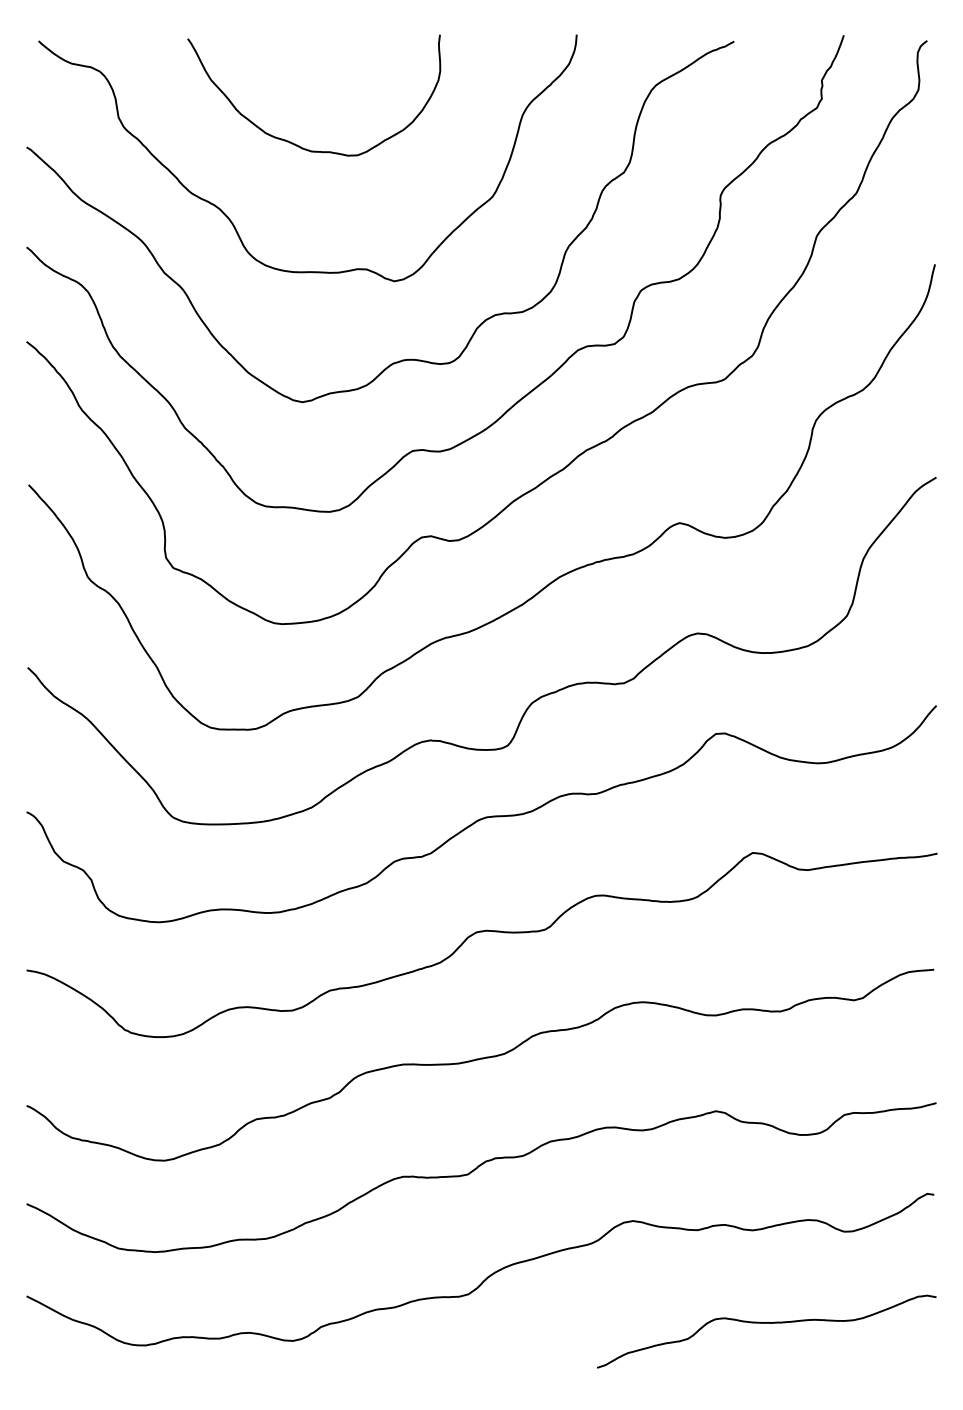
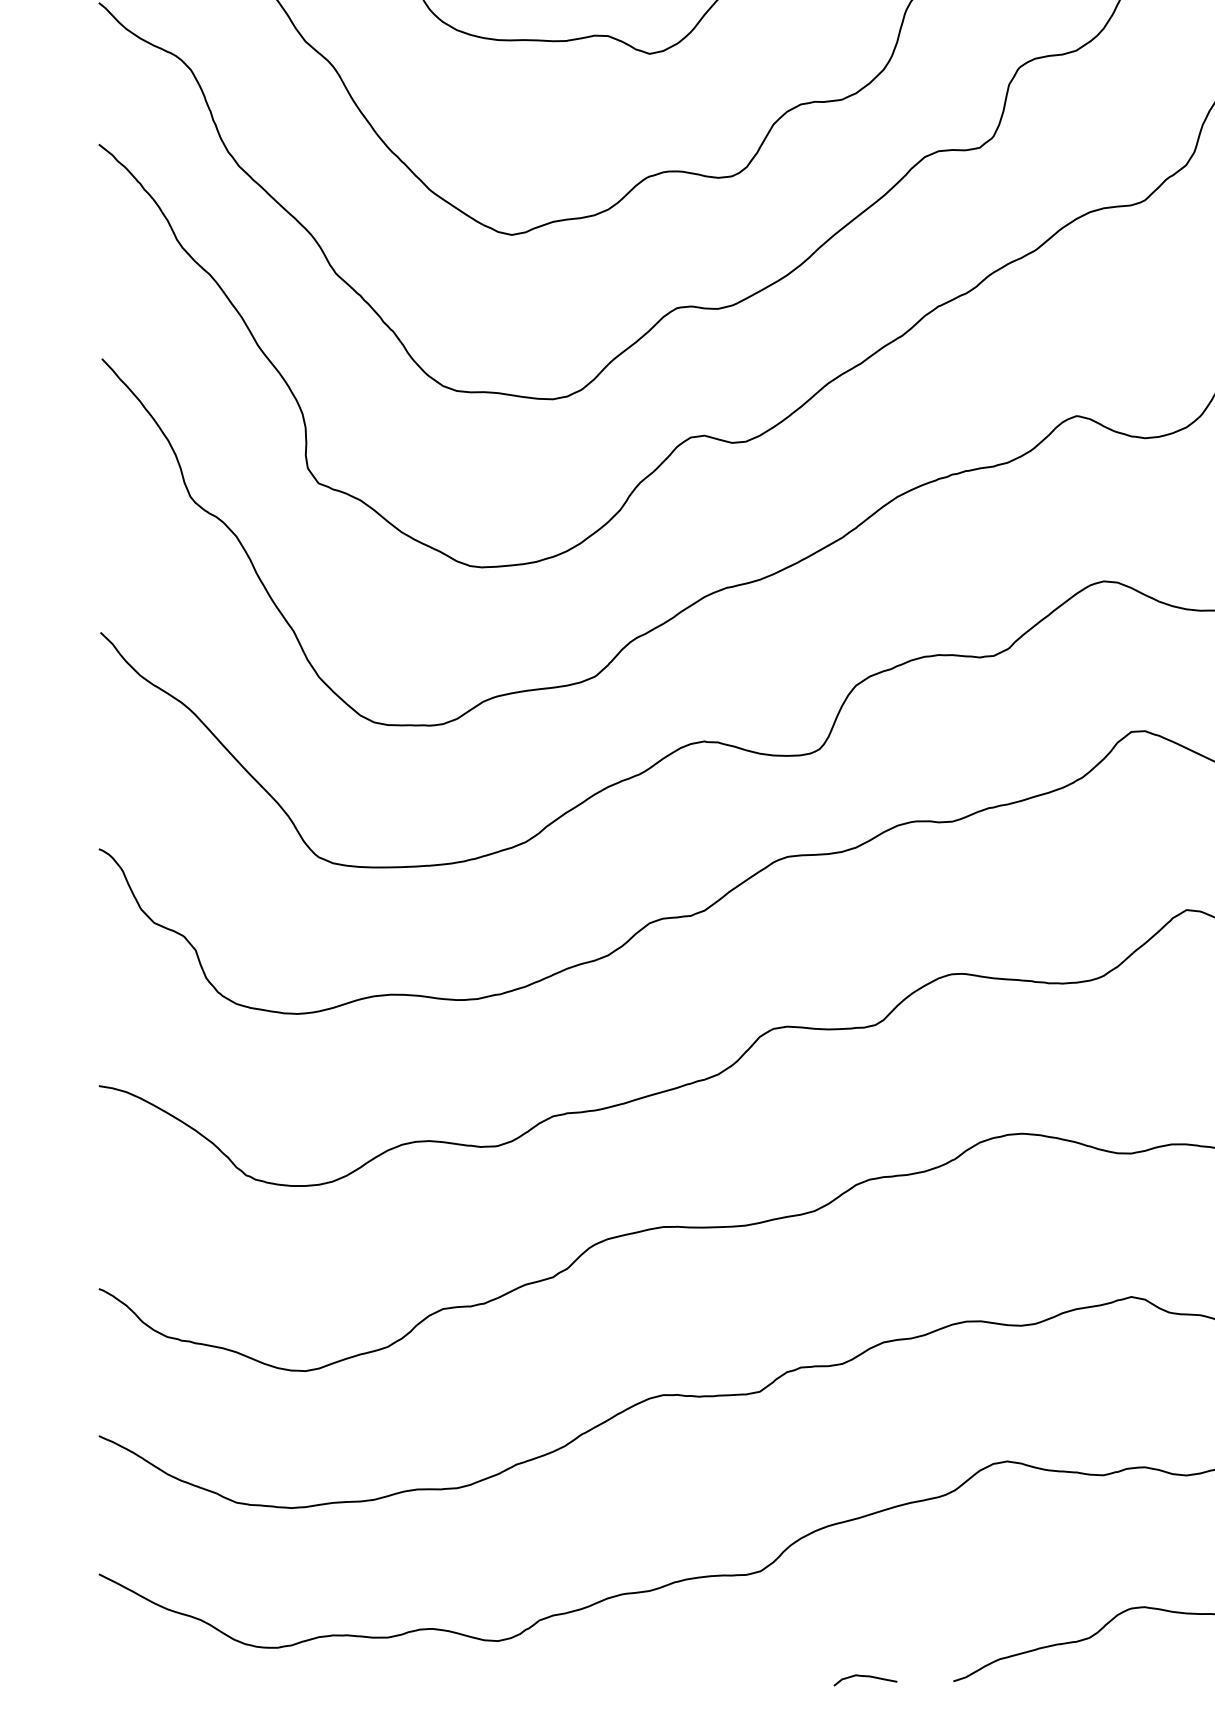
curve: (538, 1365) -> (865, 1677), added

